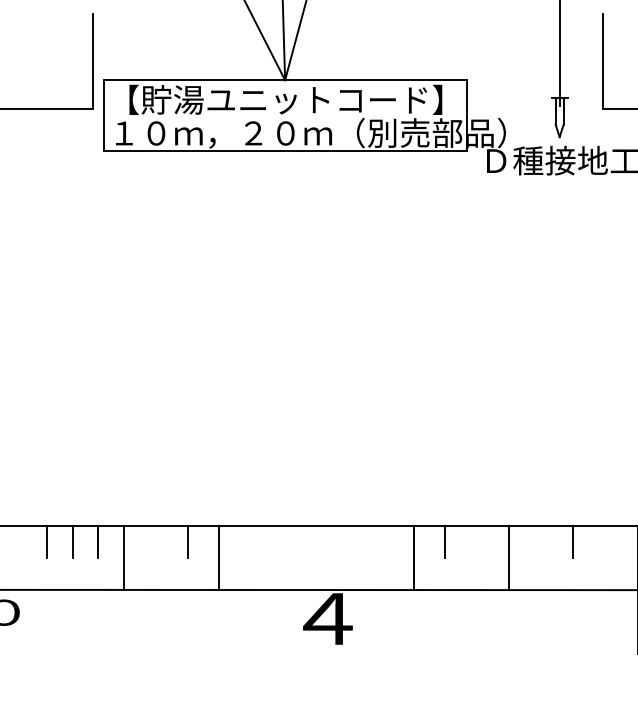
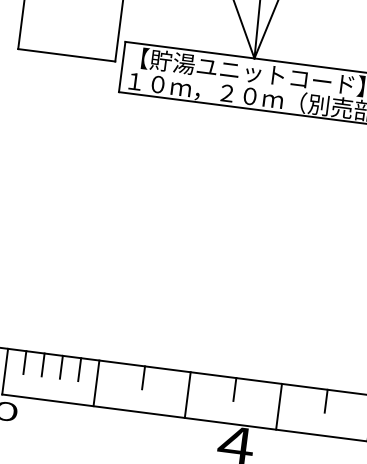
line: (21, 541) -> (25, 362), added
line: (316, 541) -> (234, 389), added
line: (219, 557) -> (187, 394), moved
line: (413, 557) -> (278, 406), moved

